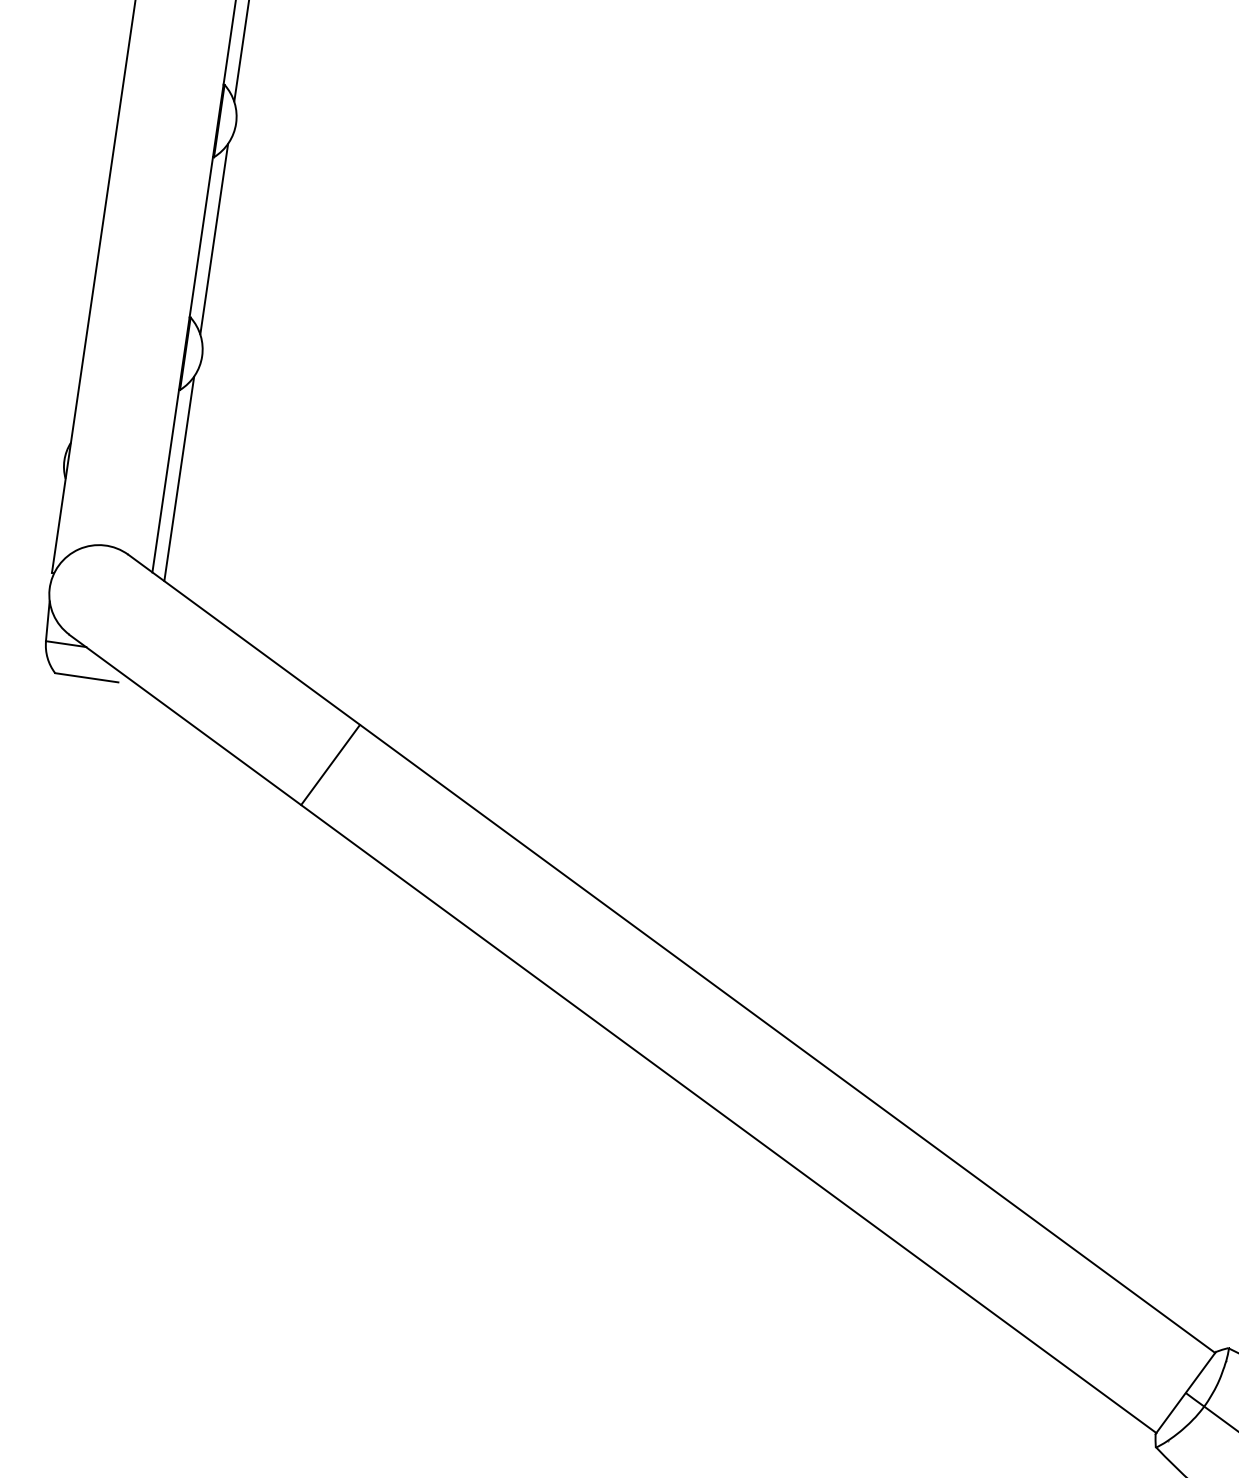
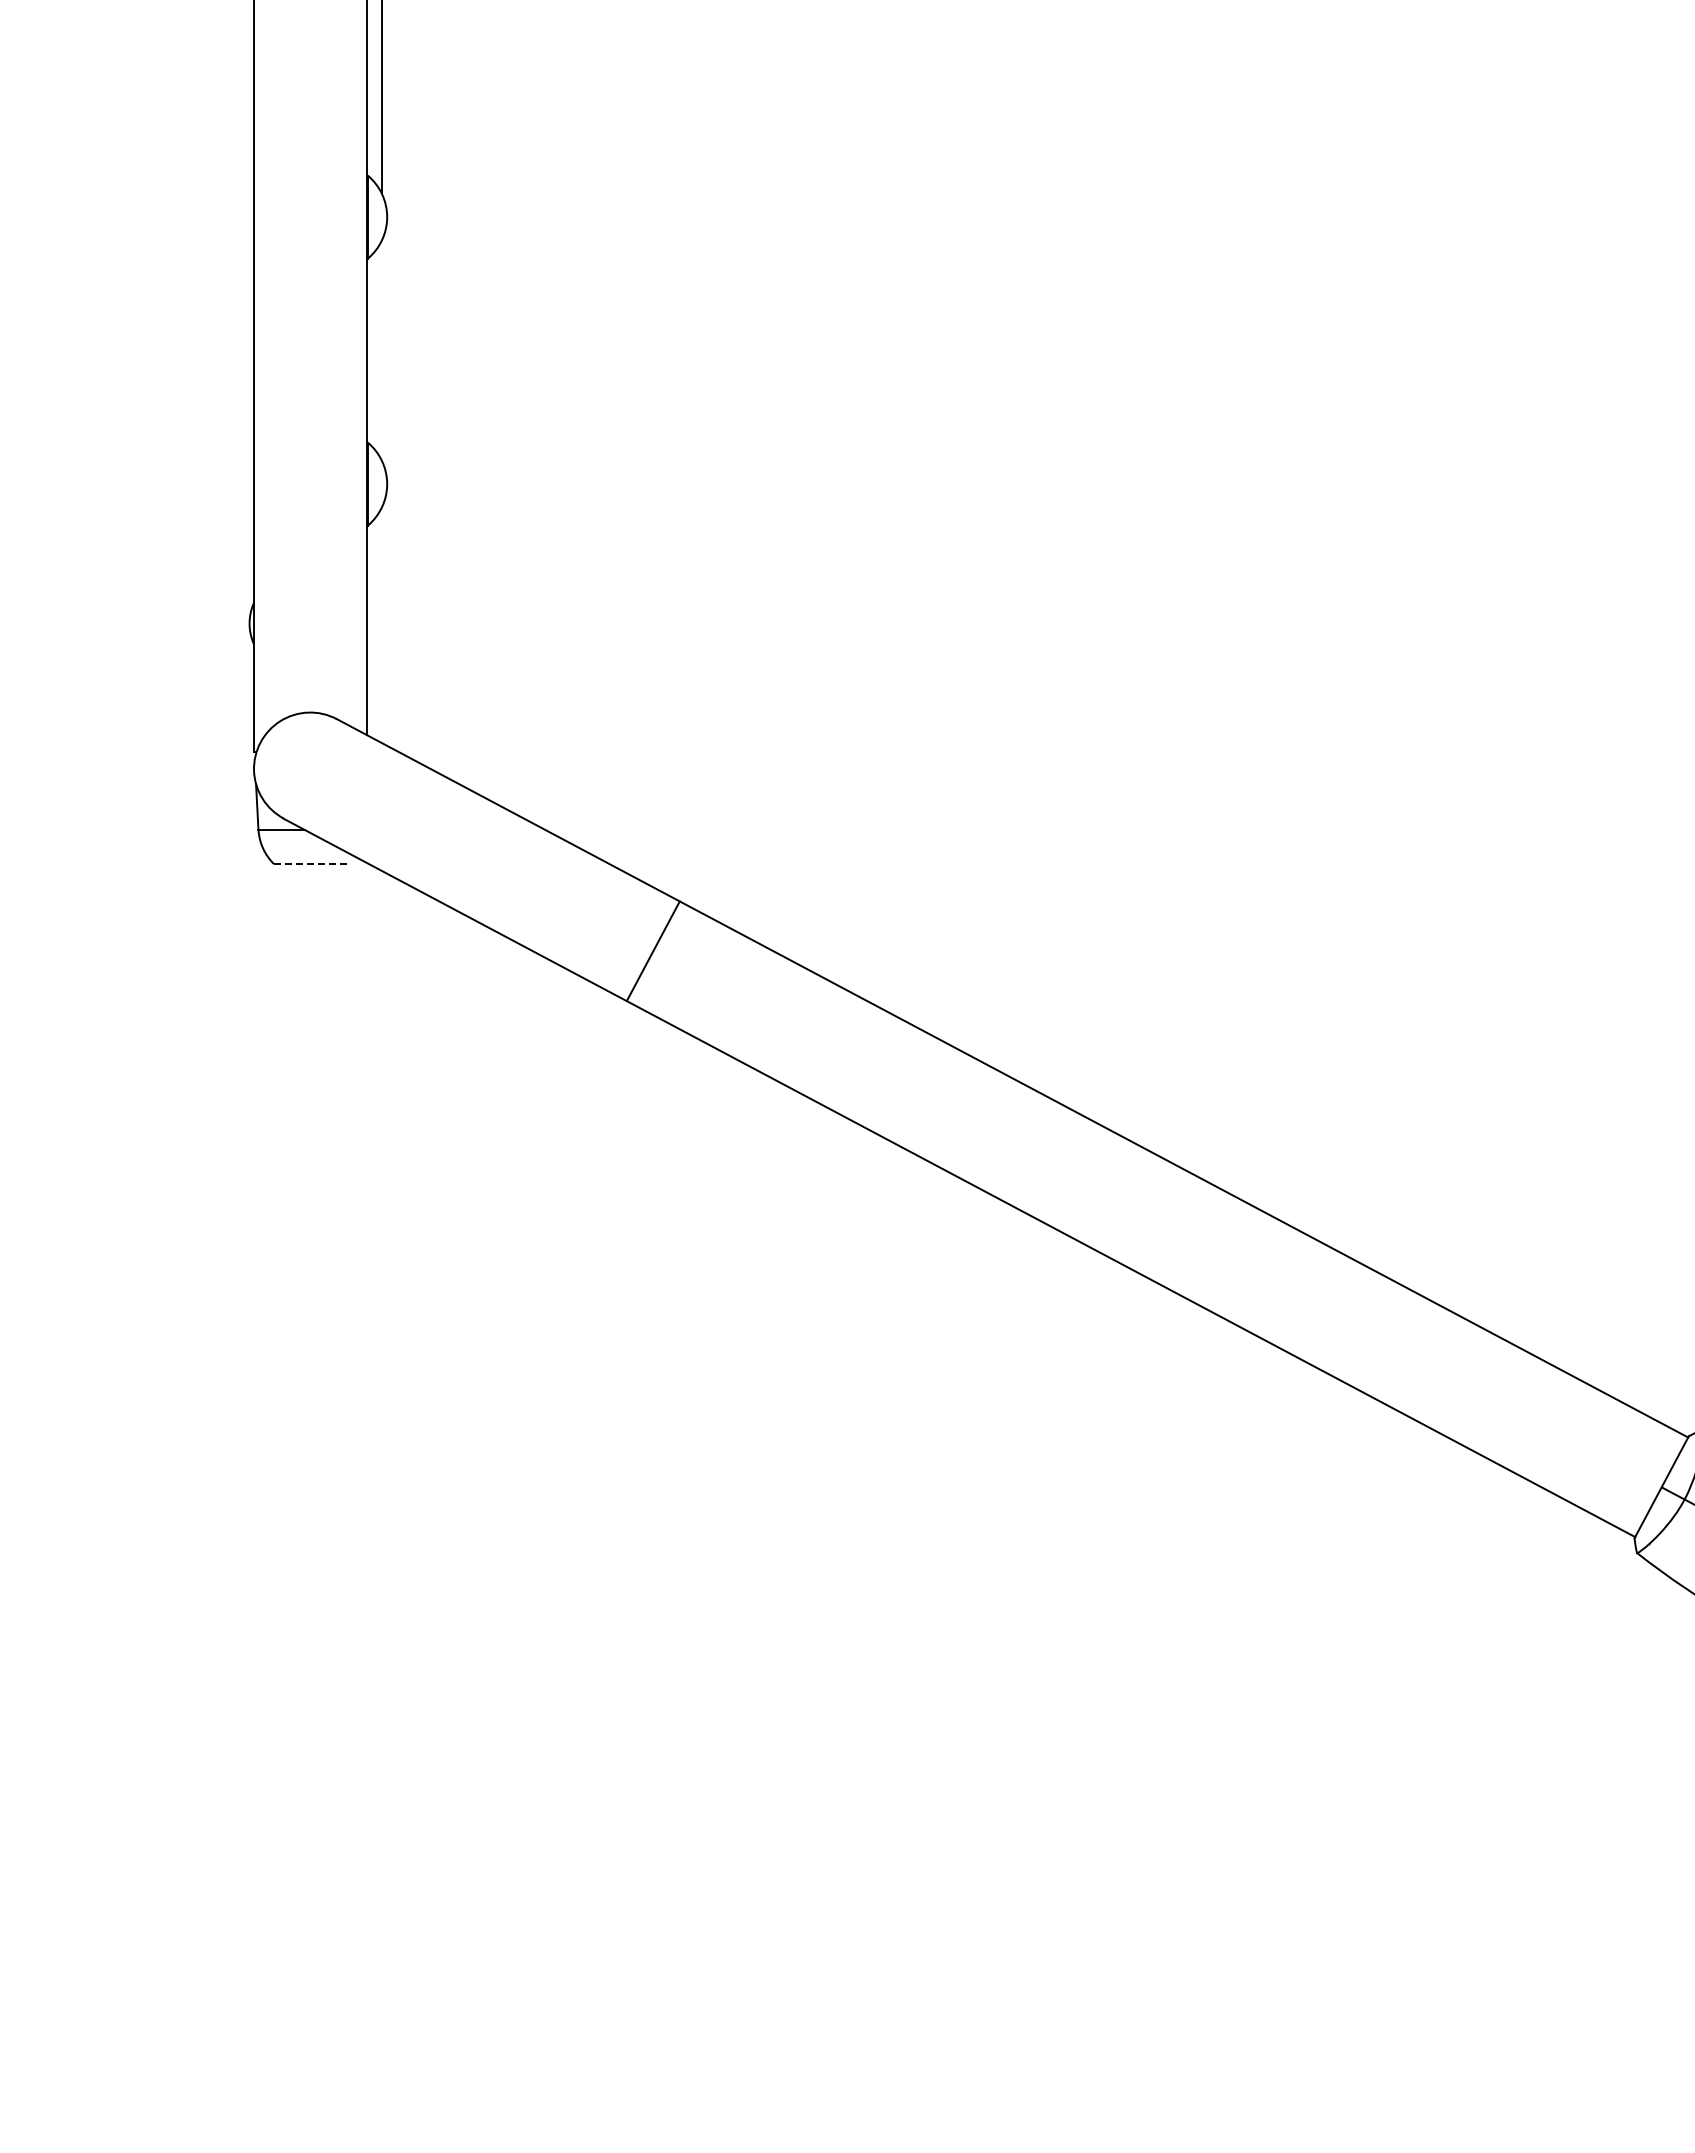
line: (214, 239) -> (381, 350), removed
line: (179, 478) -> (381, 625), removed
line: (86, 678) -> (309, 864), solid -> dashed
line: (330, 764) -> (653, 950), moved

